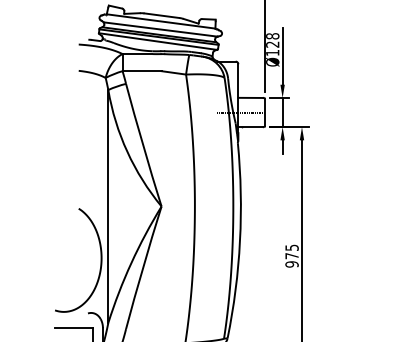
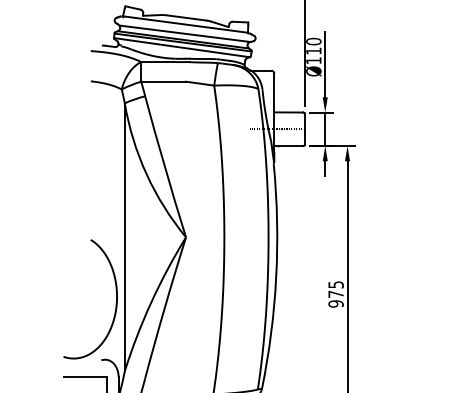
text: (272, 39) -> (313, 45), Ø128 -> Ø110

